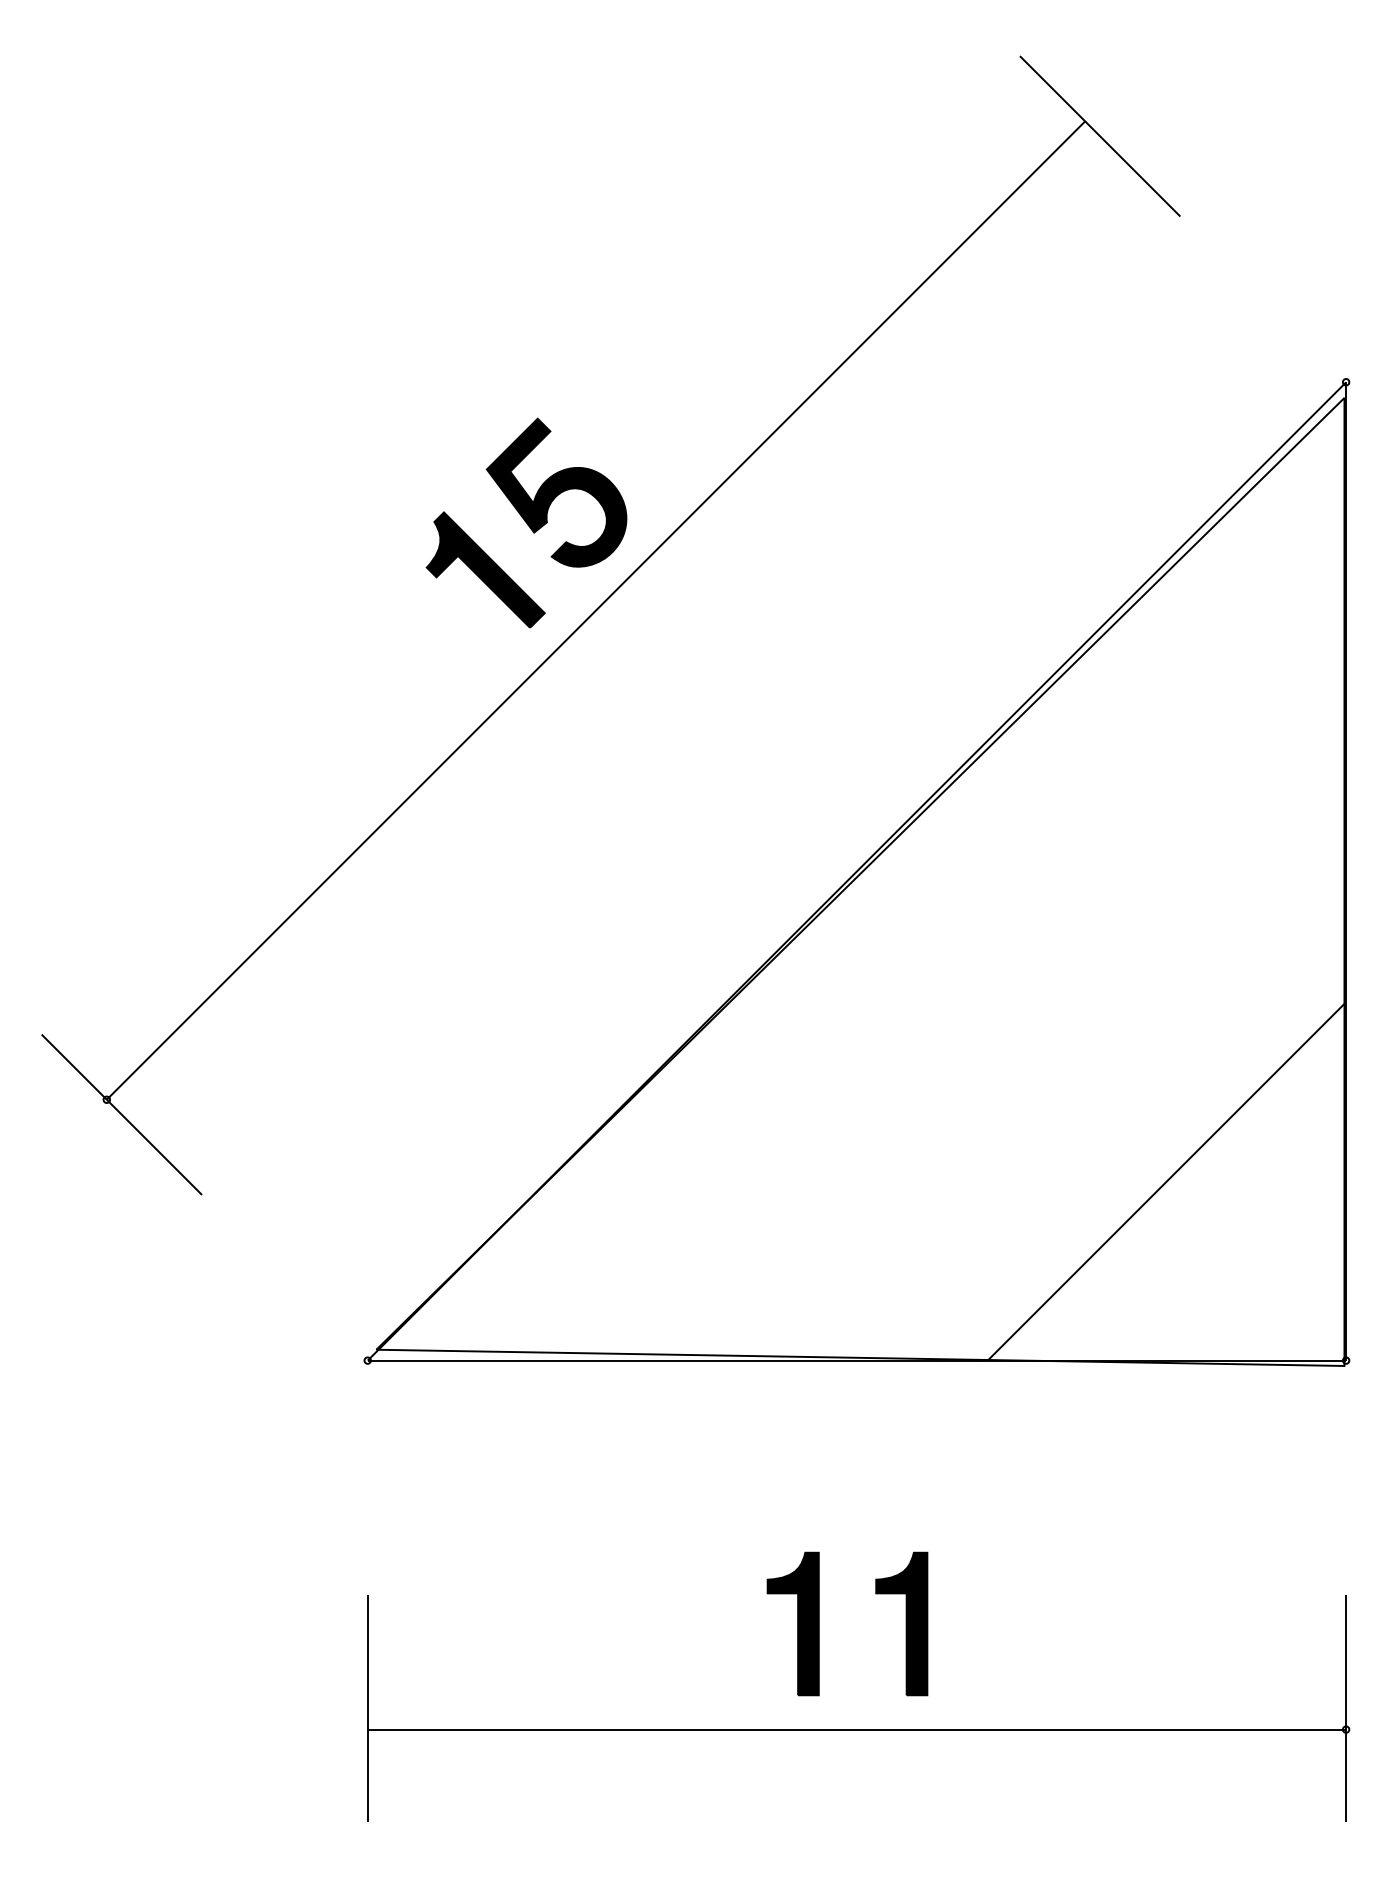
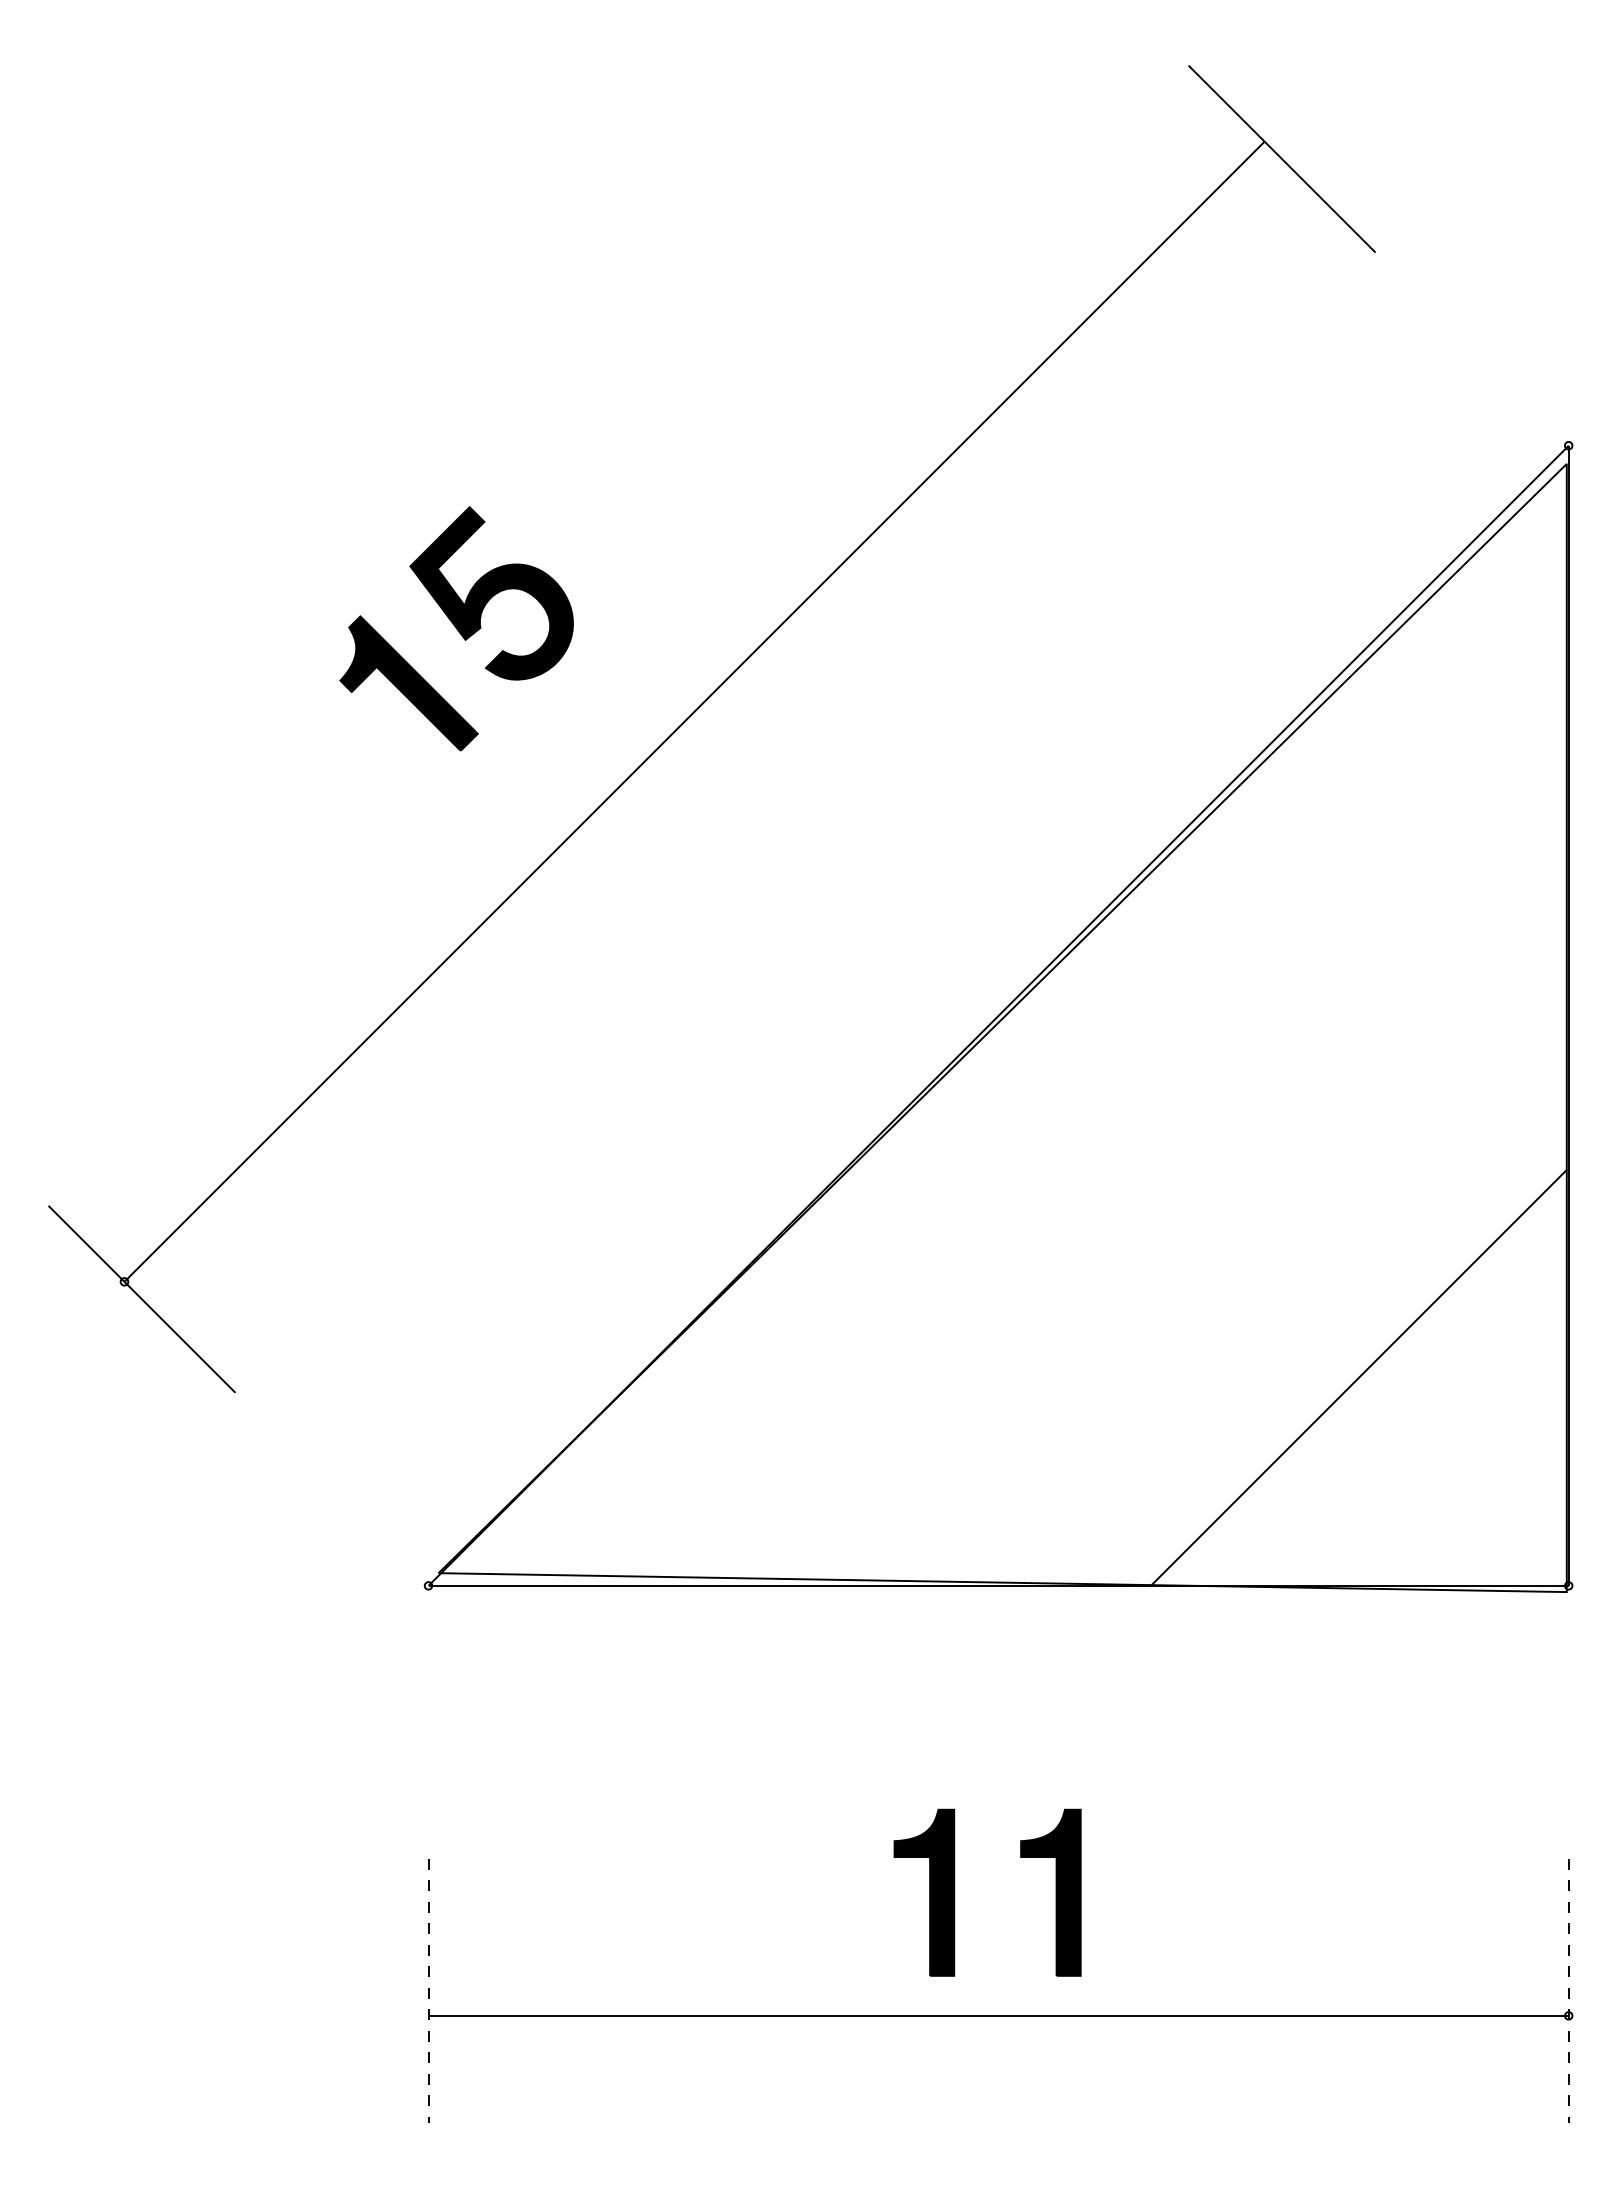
part: (526, 522) -> (456, 628), moved
line: (367, 1708) -> (428, 1991), solid -> dashed
line: (1345, 1708) -> (1568, 1991), solid -> dashed

